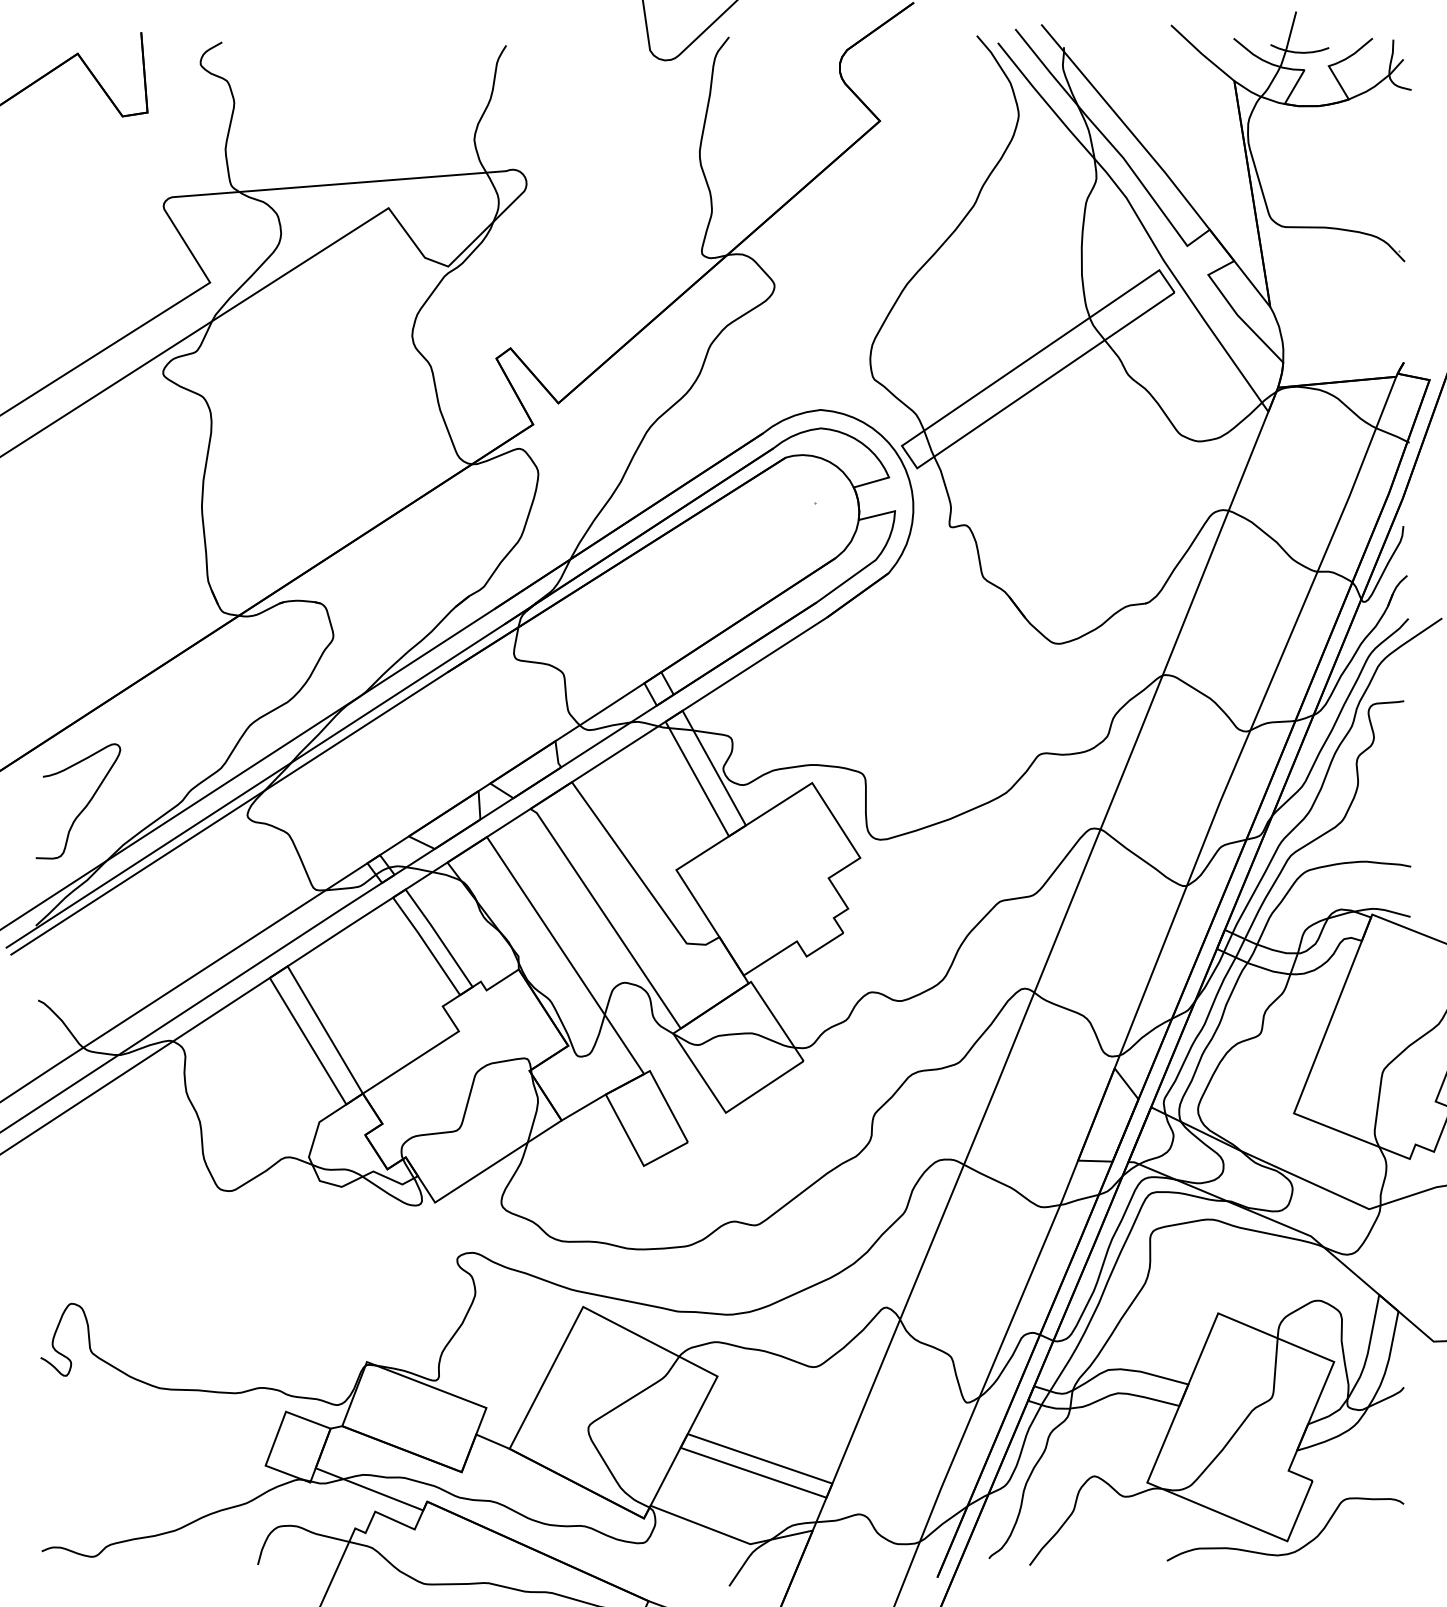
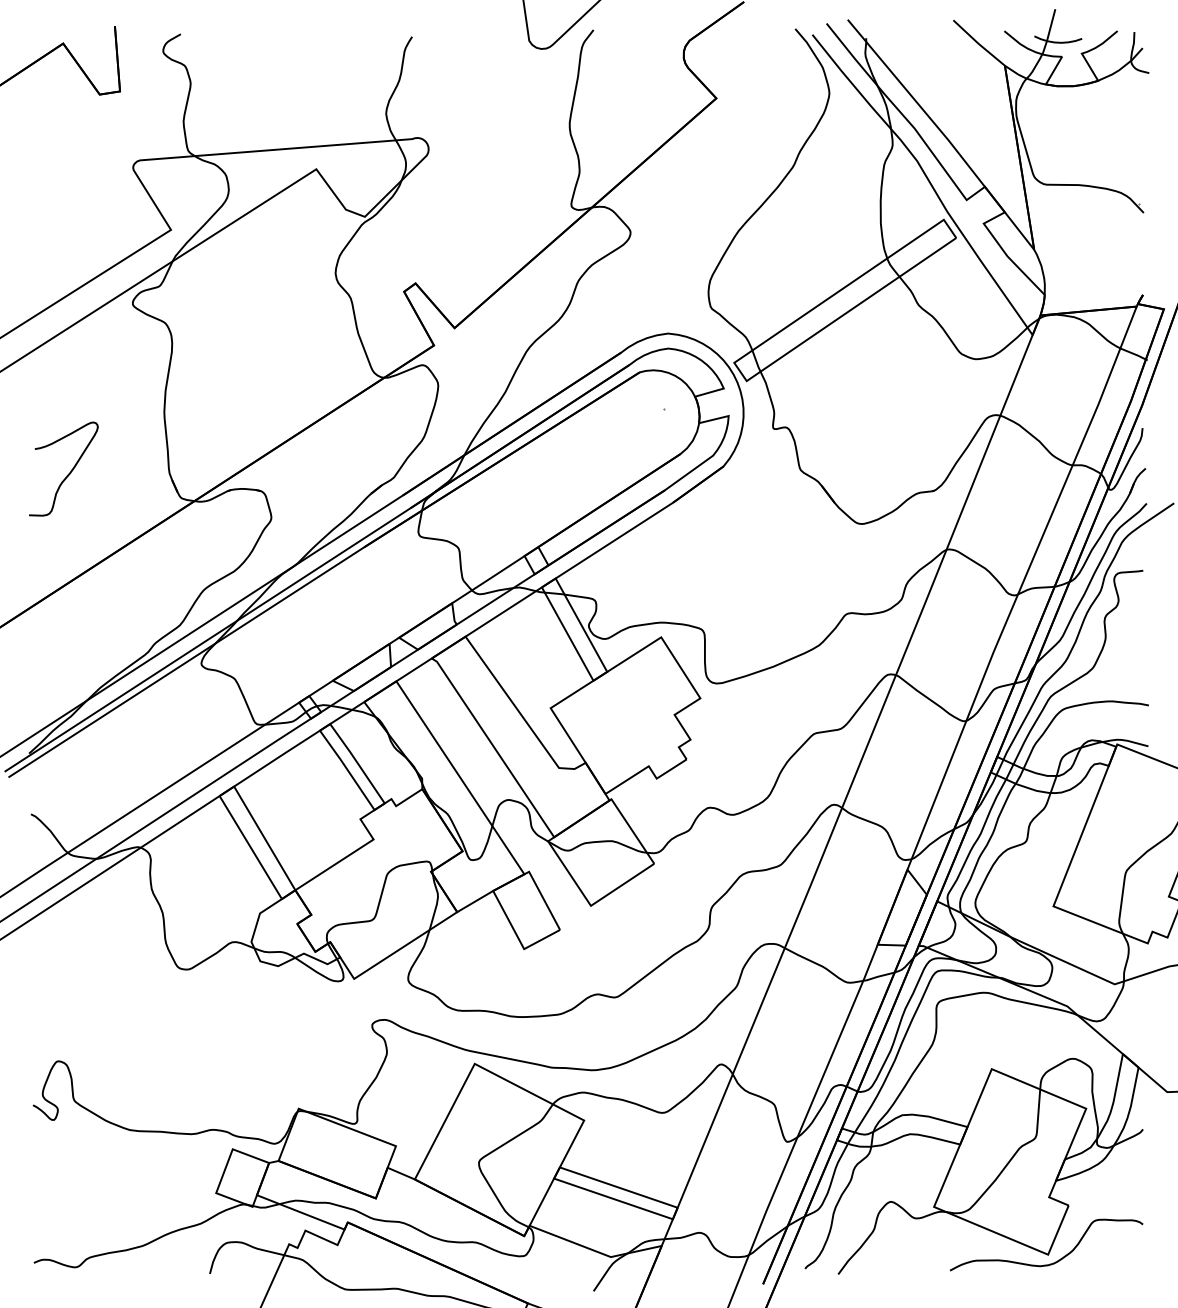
curve: (84, 806) -> (68, 473), moved

